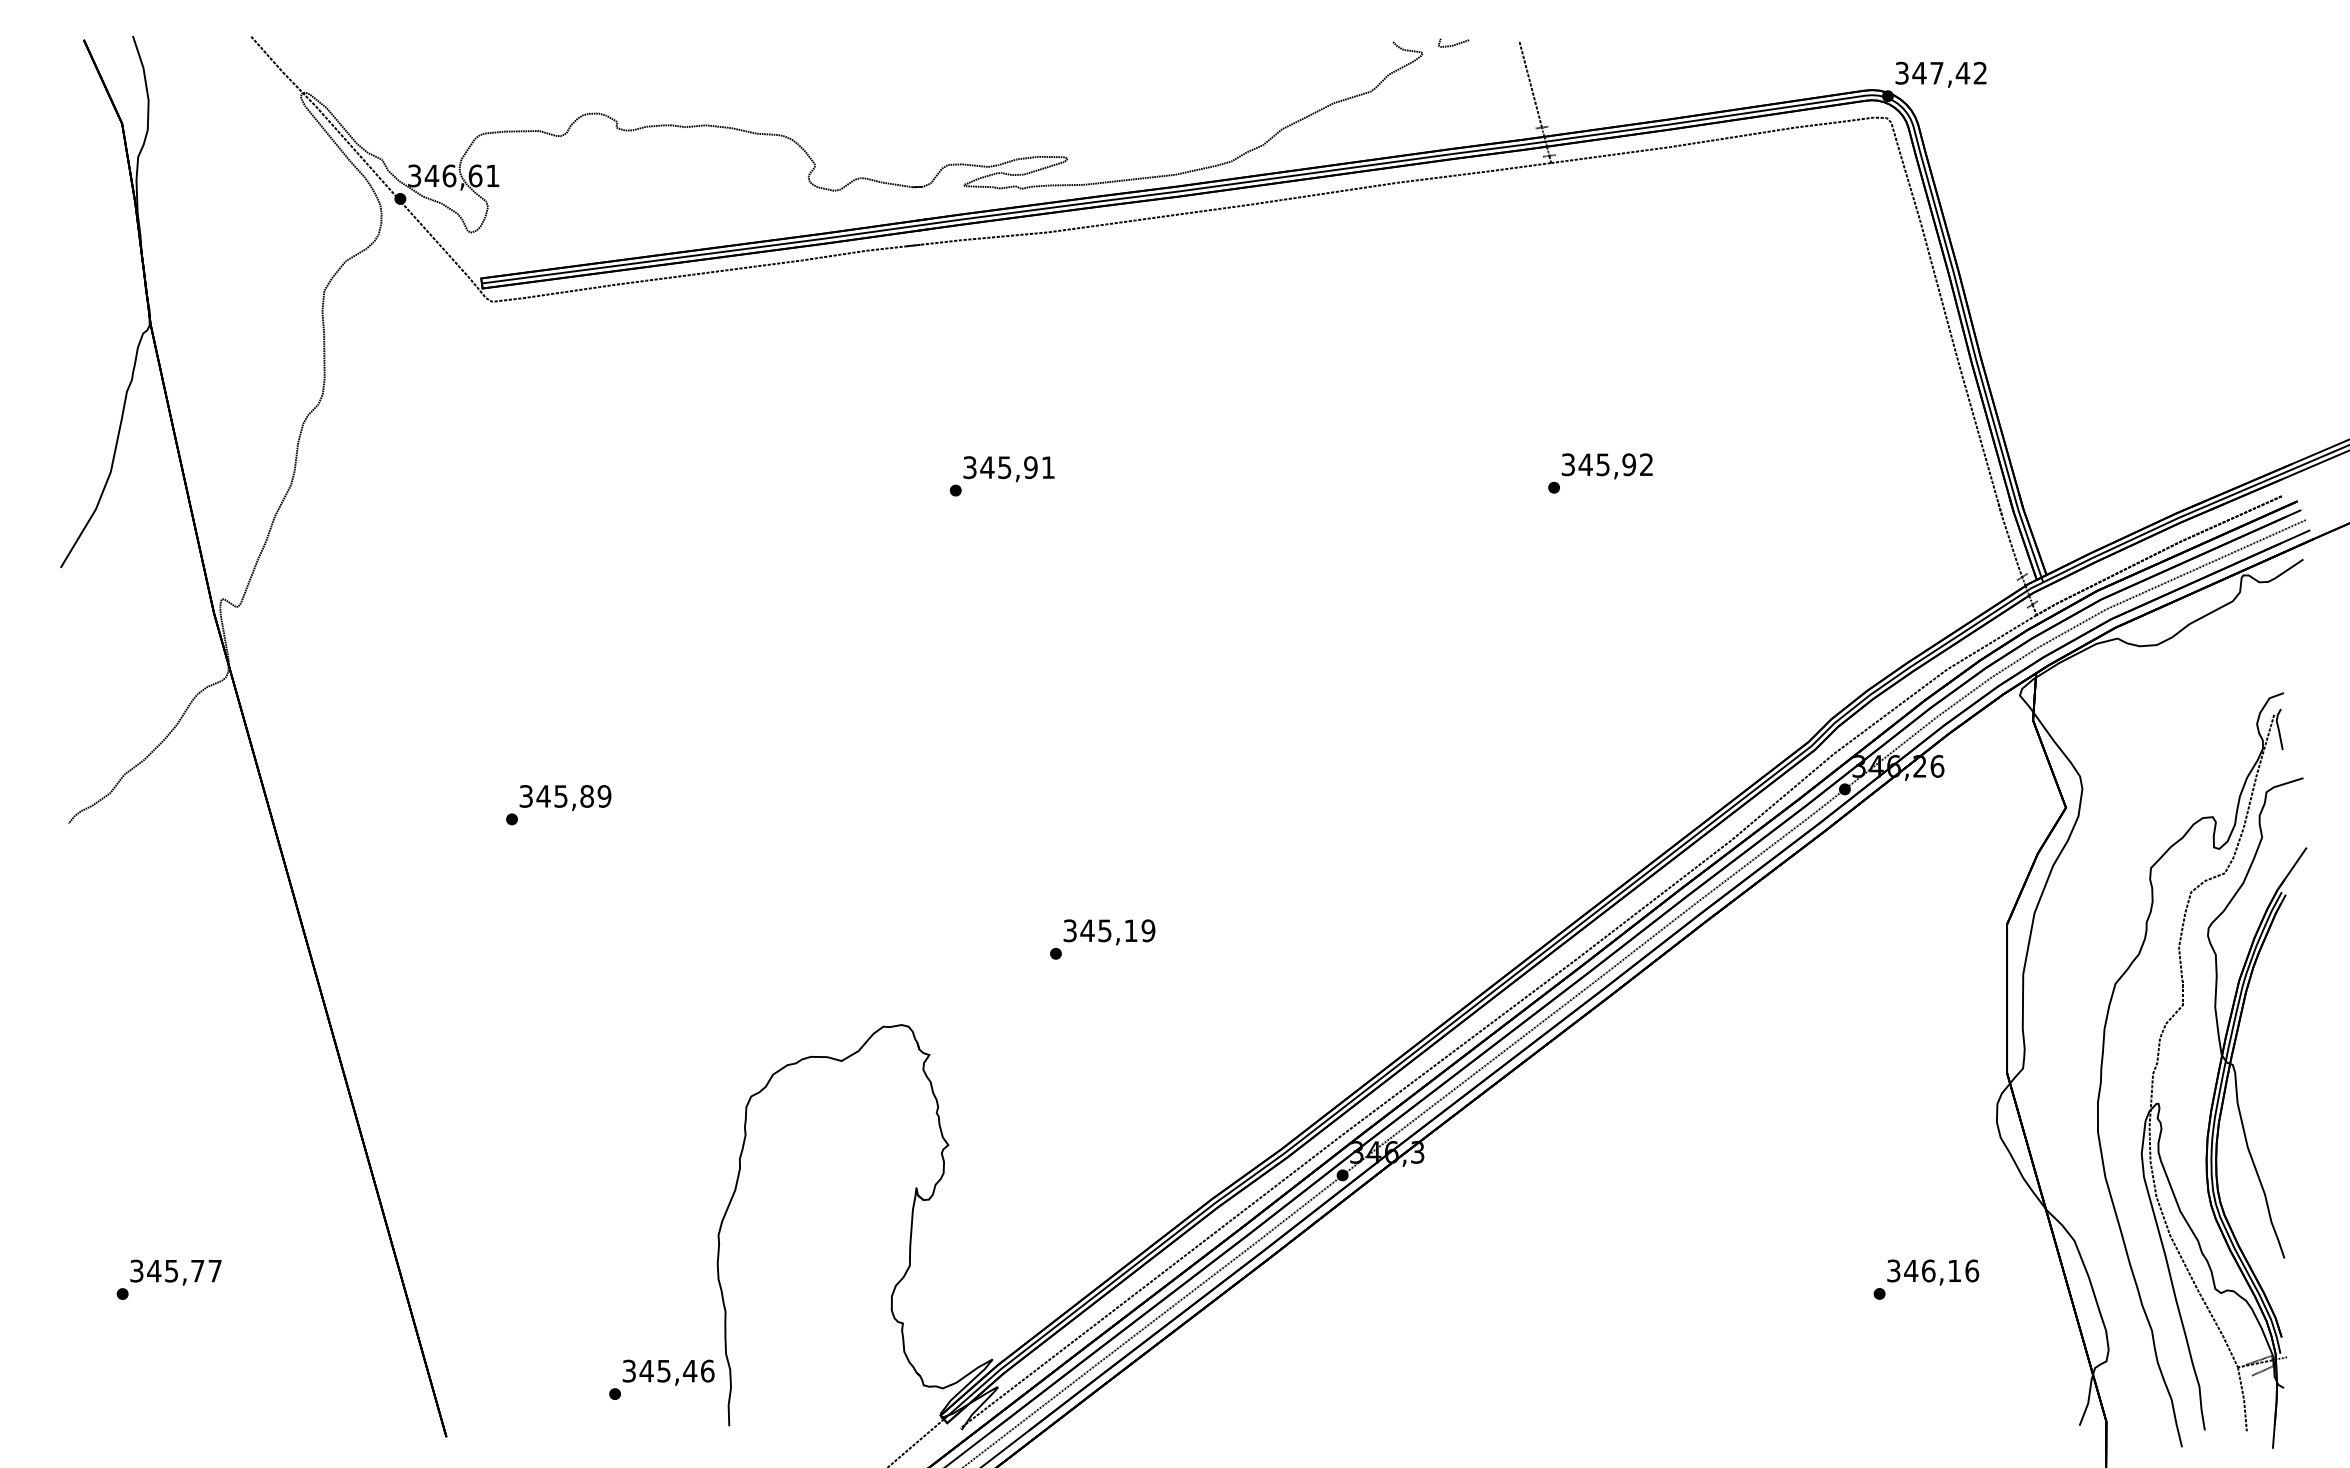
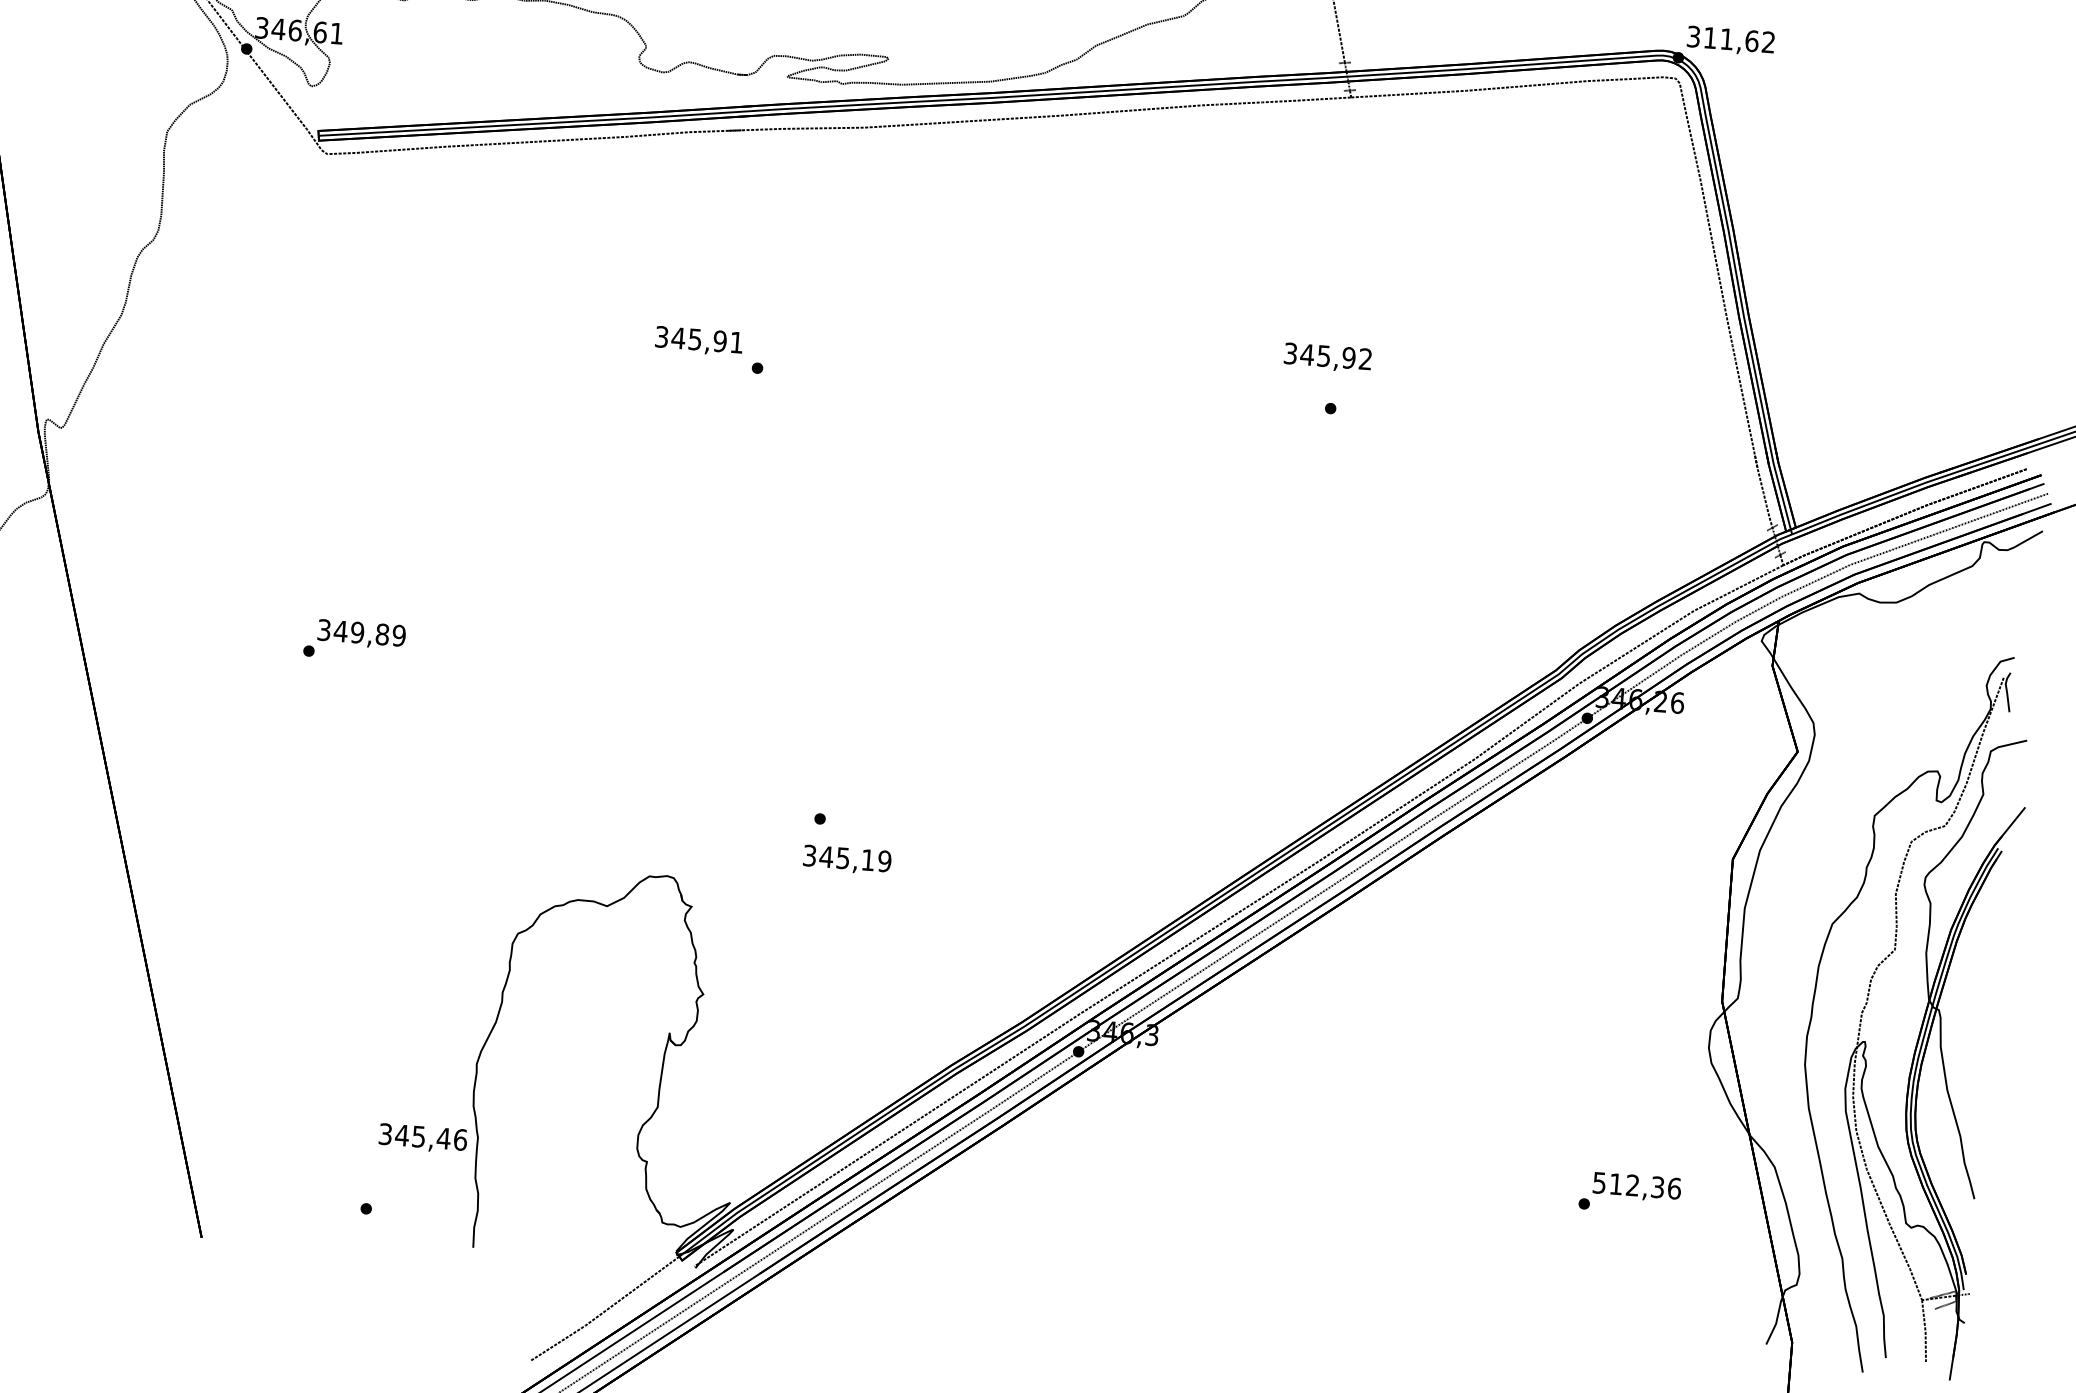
text: (1941, 72) -> (1731, 38), 347,42 -> 311,62
text: (1606, 466) -> (1327, 358), moved
text: (1008, 469) -> (698, 341), moved
text: (560, 796) -> (357, 632), 345,89 -> 349,89
text: (1109, 932) -> (847, 860), moved
text: (1924, 1270) -> (1628, 1184), 346,16 -> 512,36
text: (668, 1372) -> (422, 1138), moved

